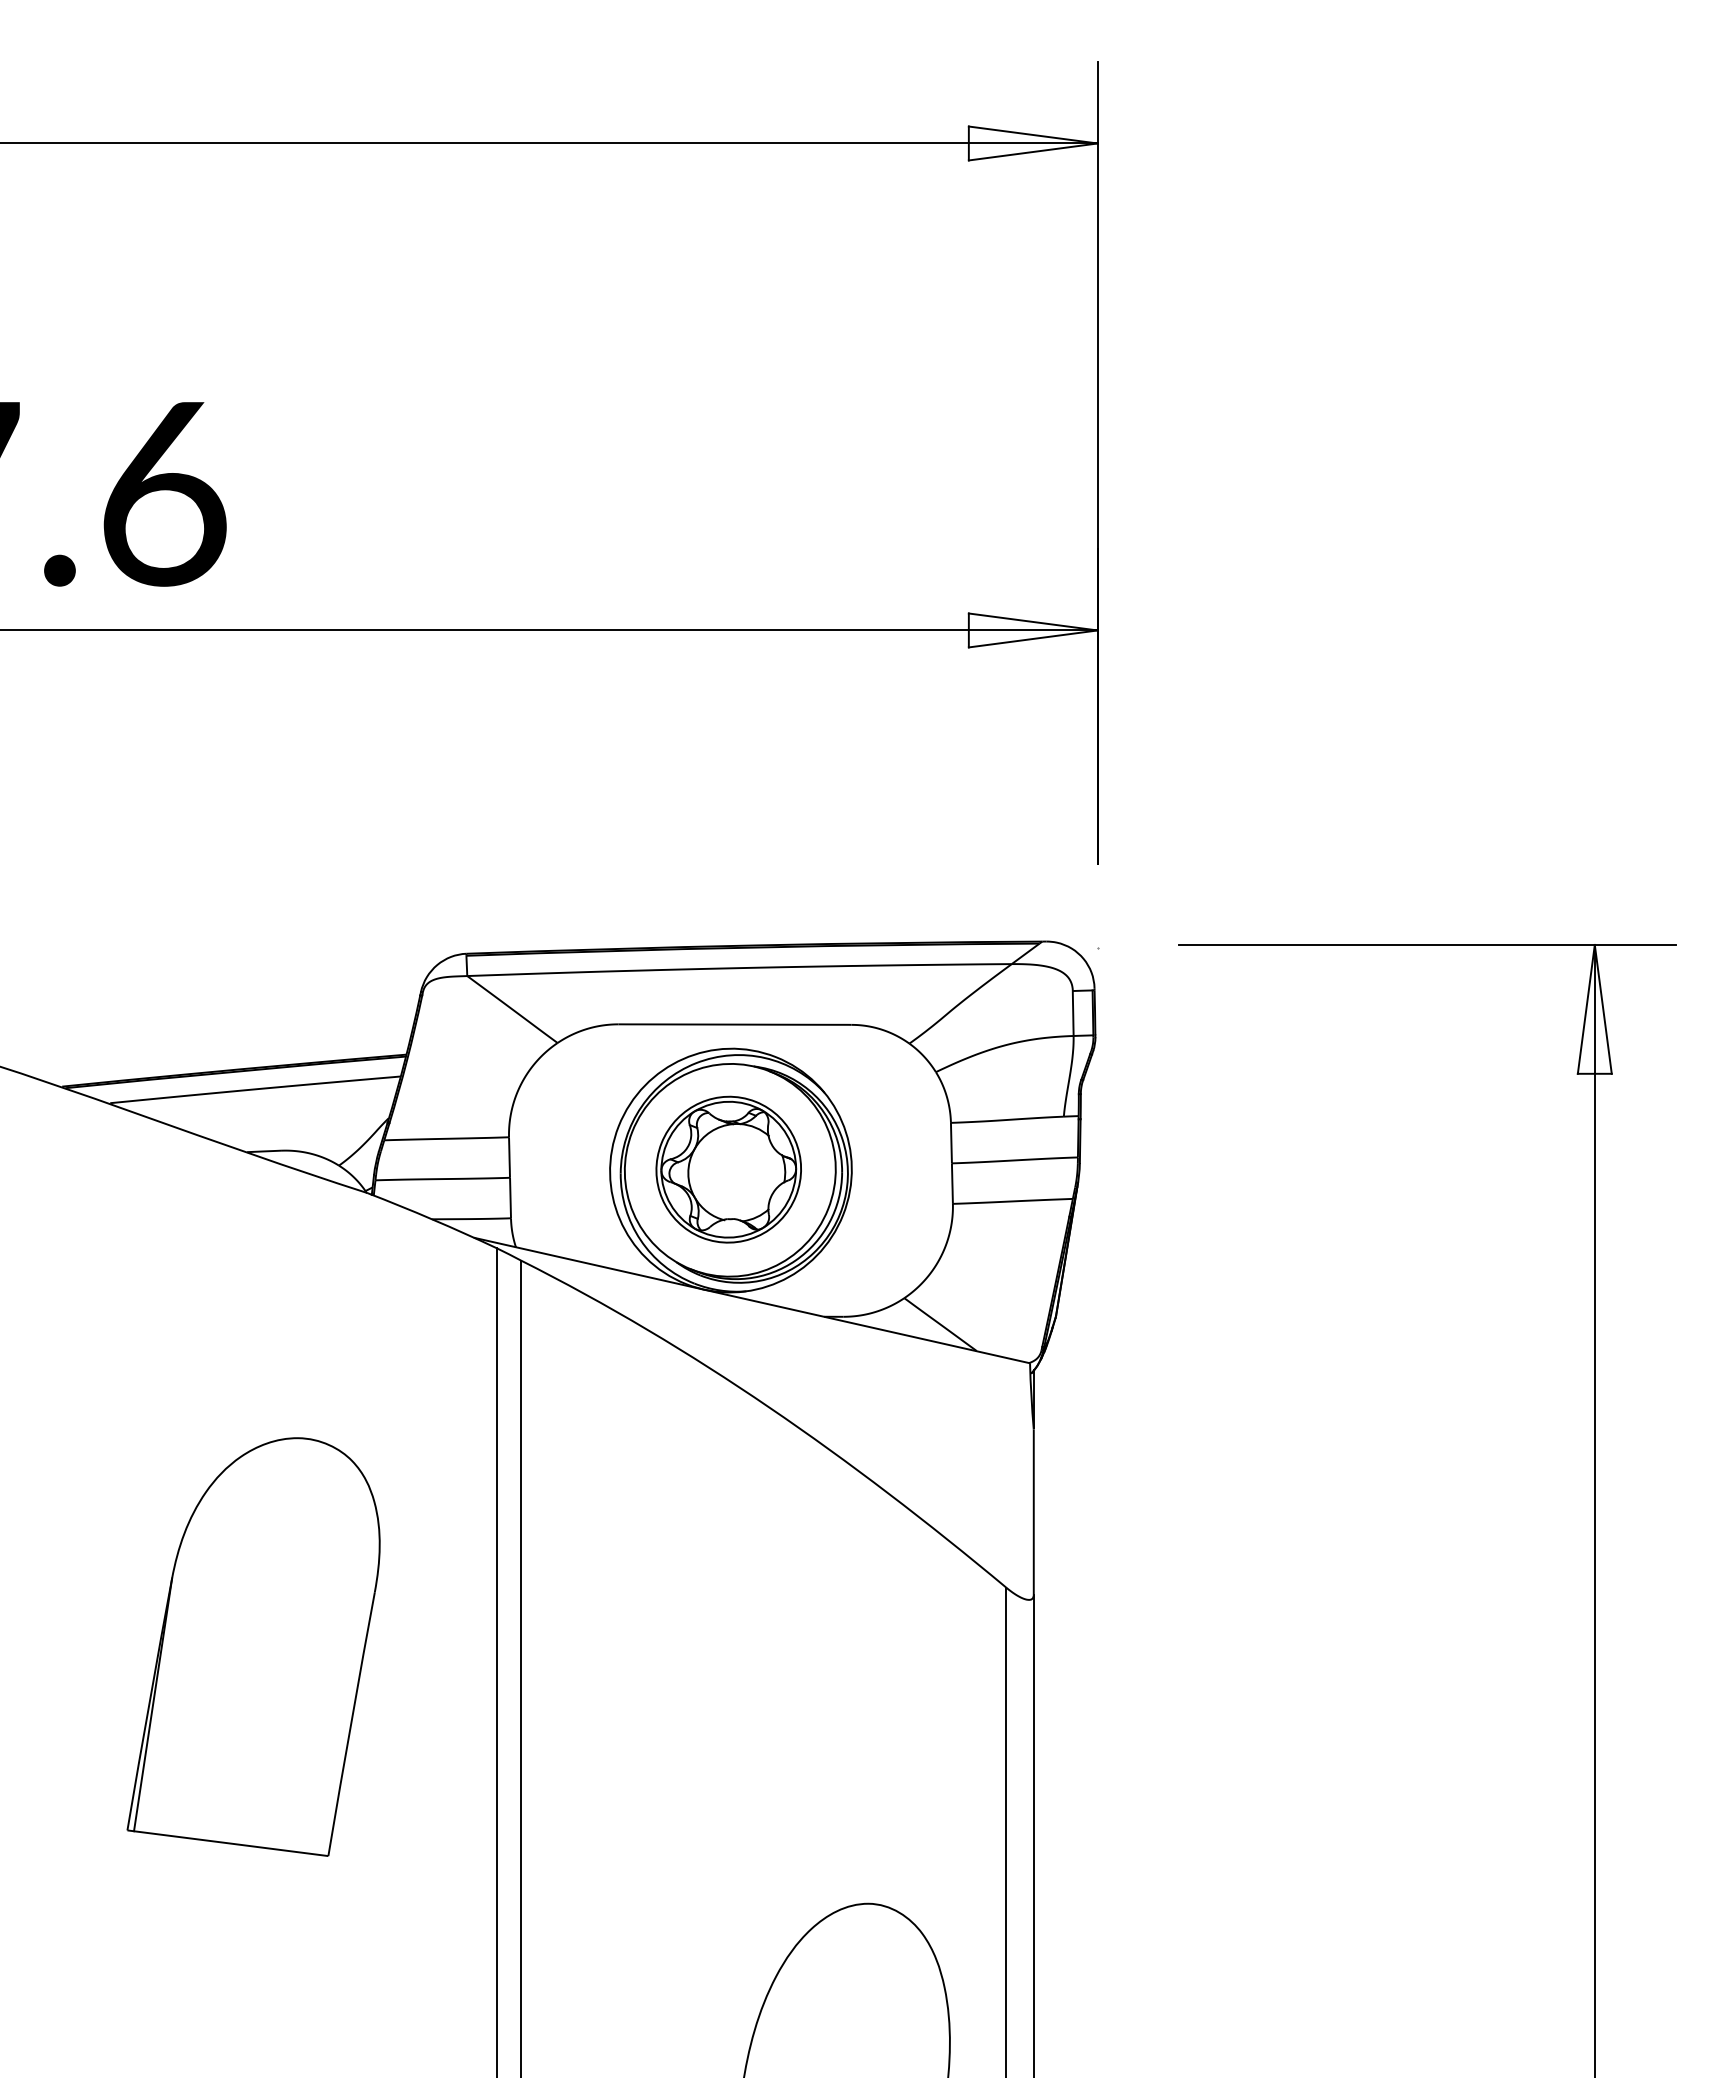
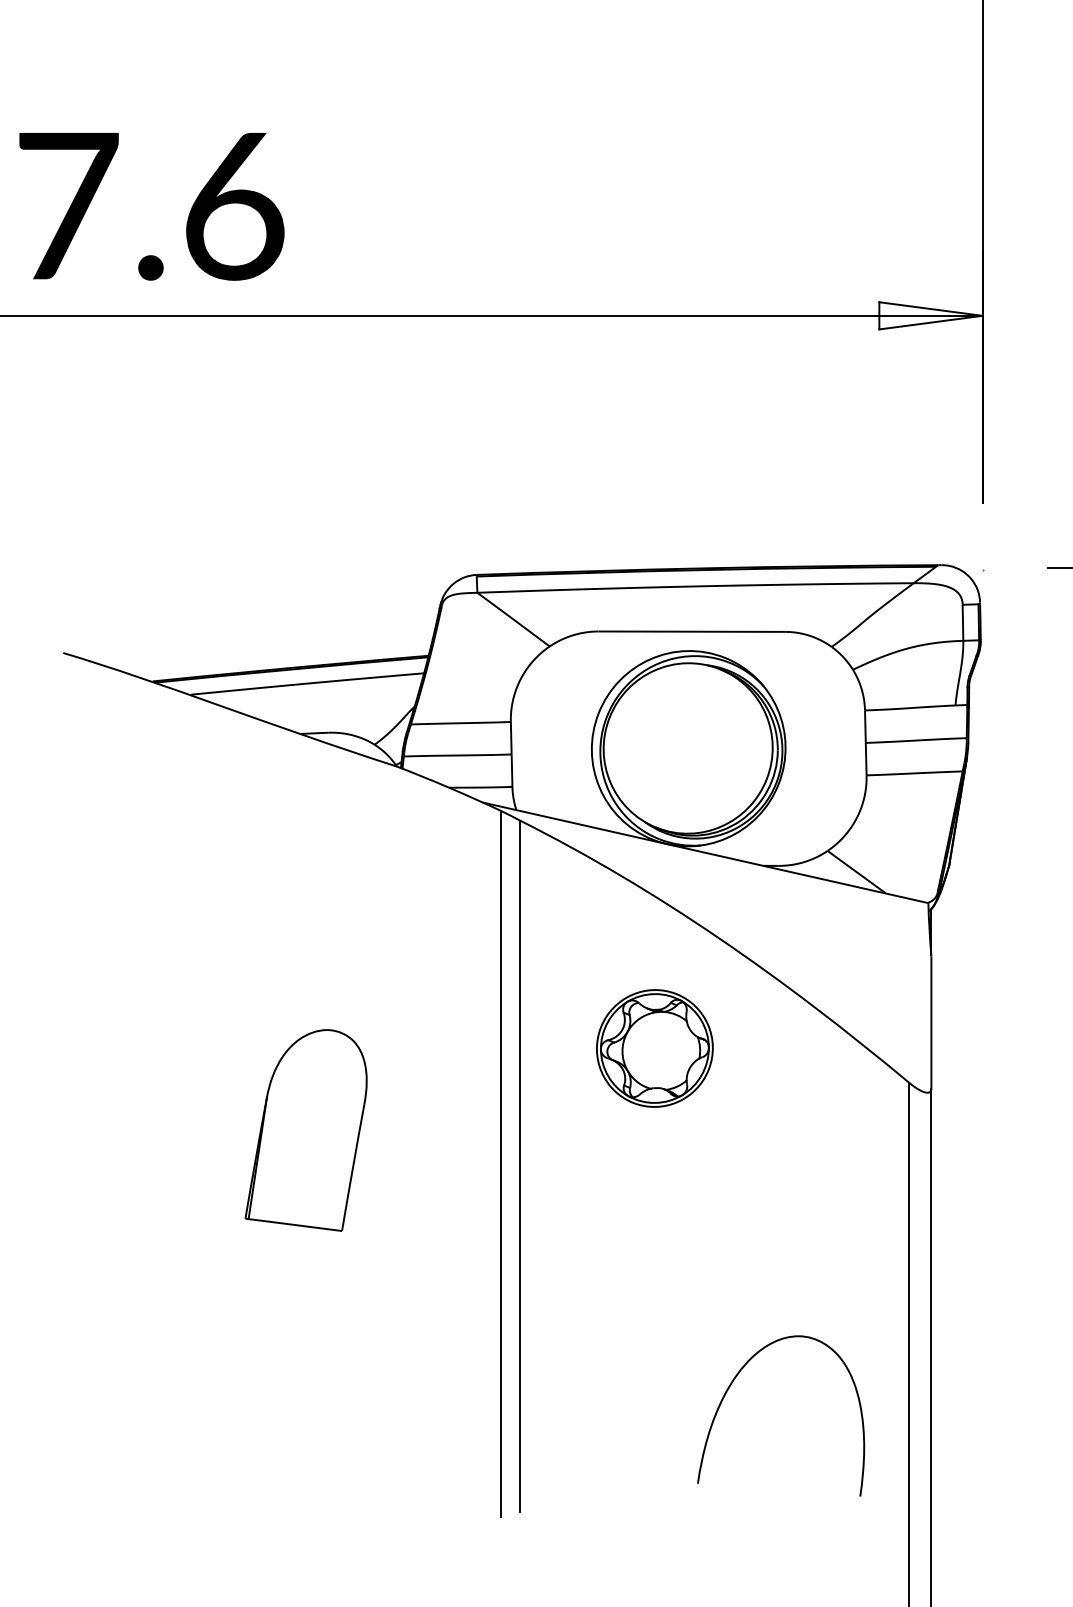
part: (728, 1169) -> (654, 1048), moved
part: (253, 1646) -> (306, 1130), size x0.6

